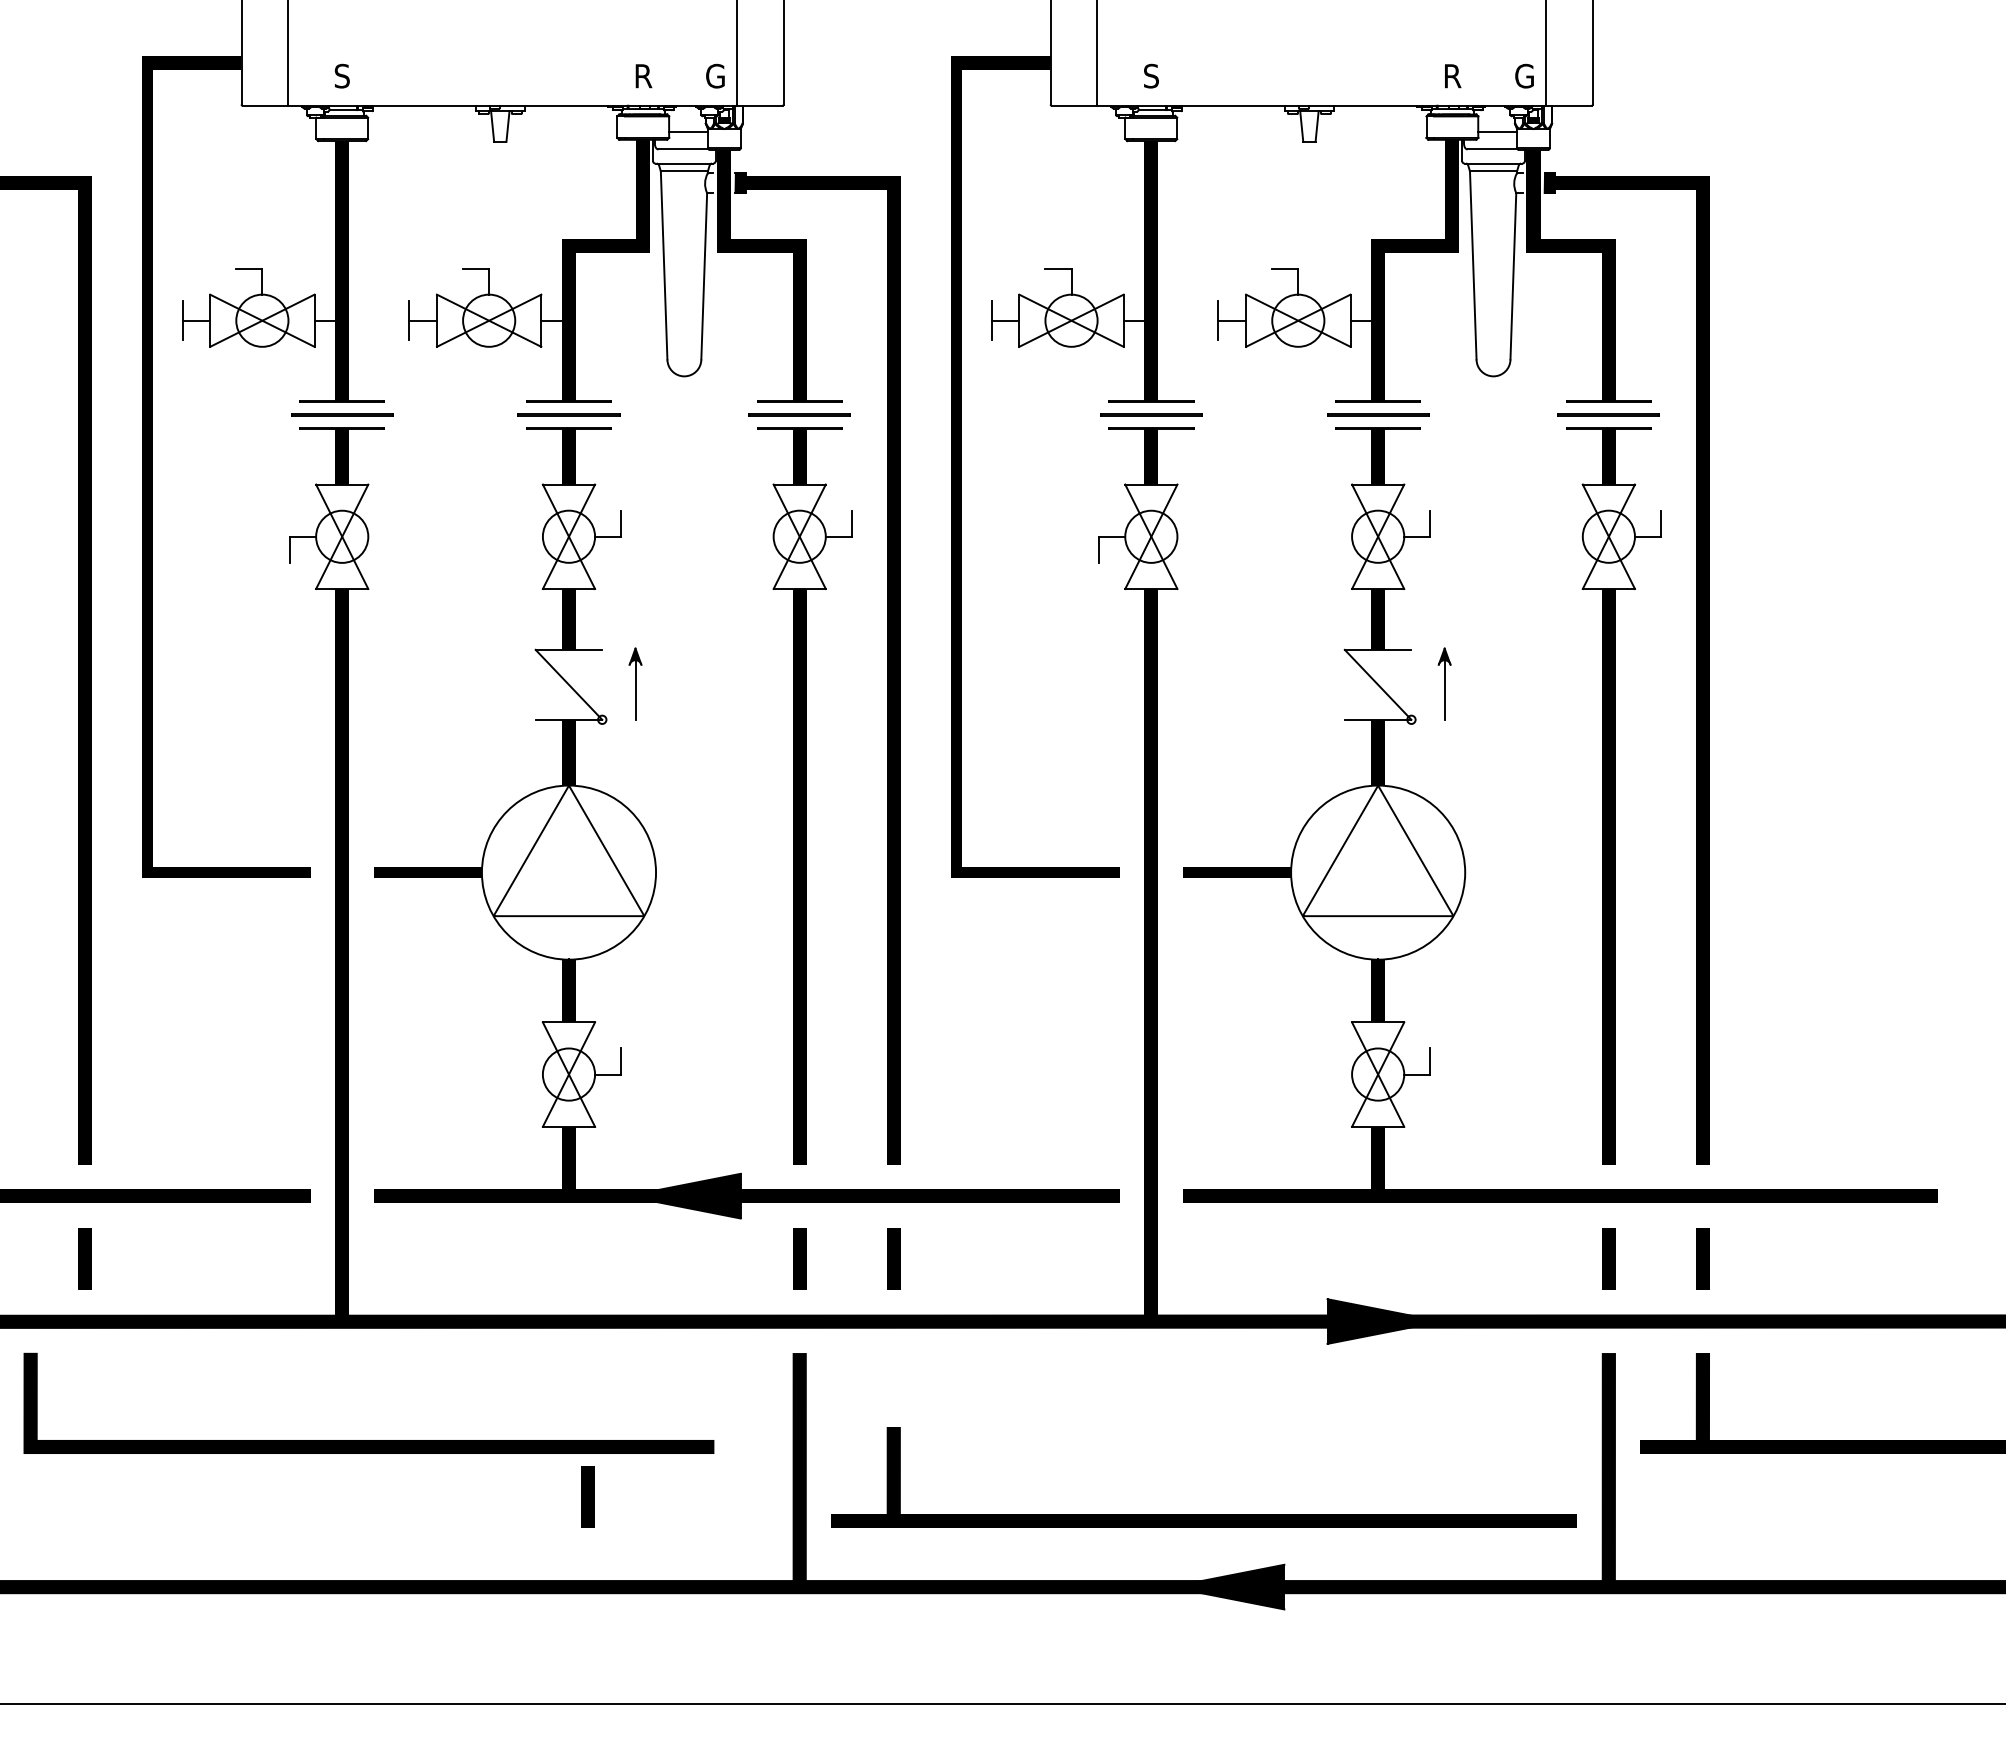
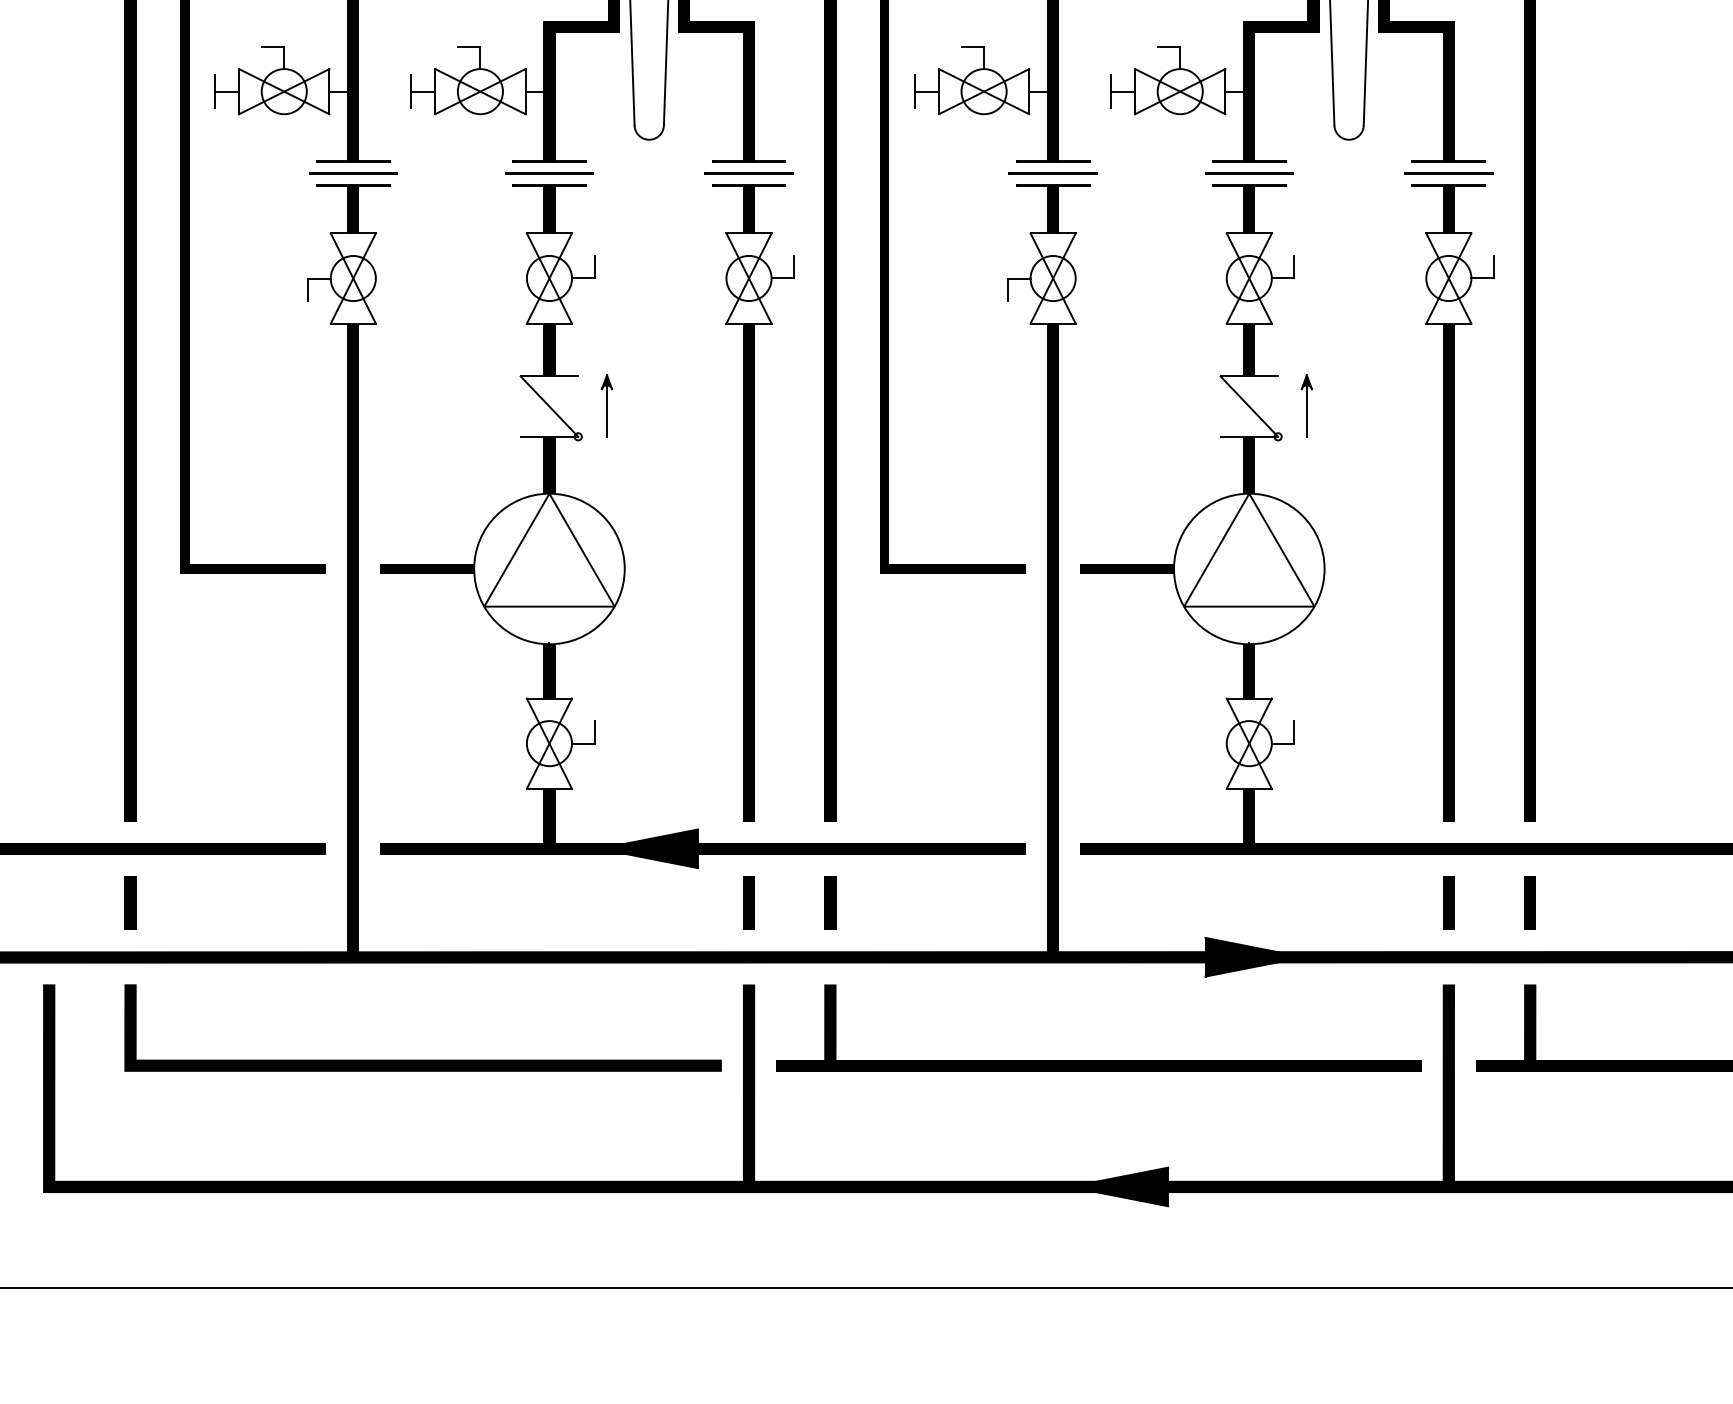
line: (368, 1440) -> (422, 1060), moved
line: (587, 1496) -> (565, 1108), removed
part: (1203, 1514) -> (1098, 1060), moved

